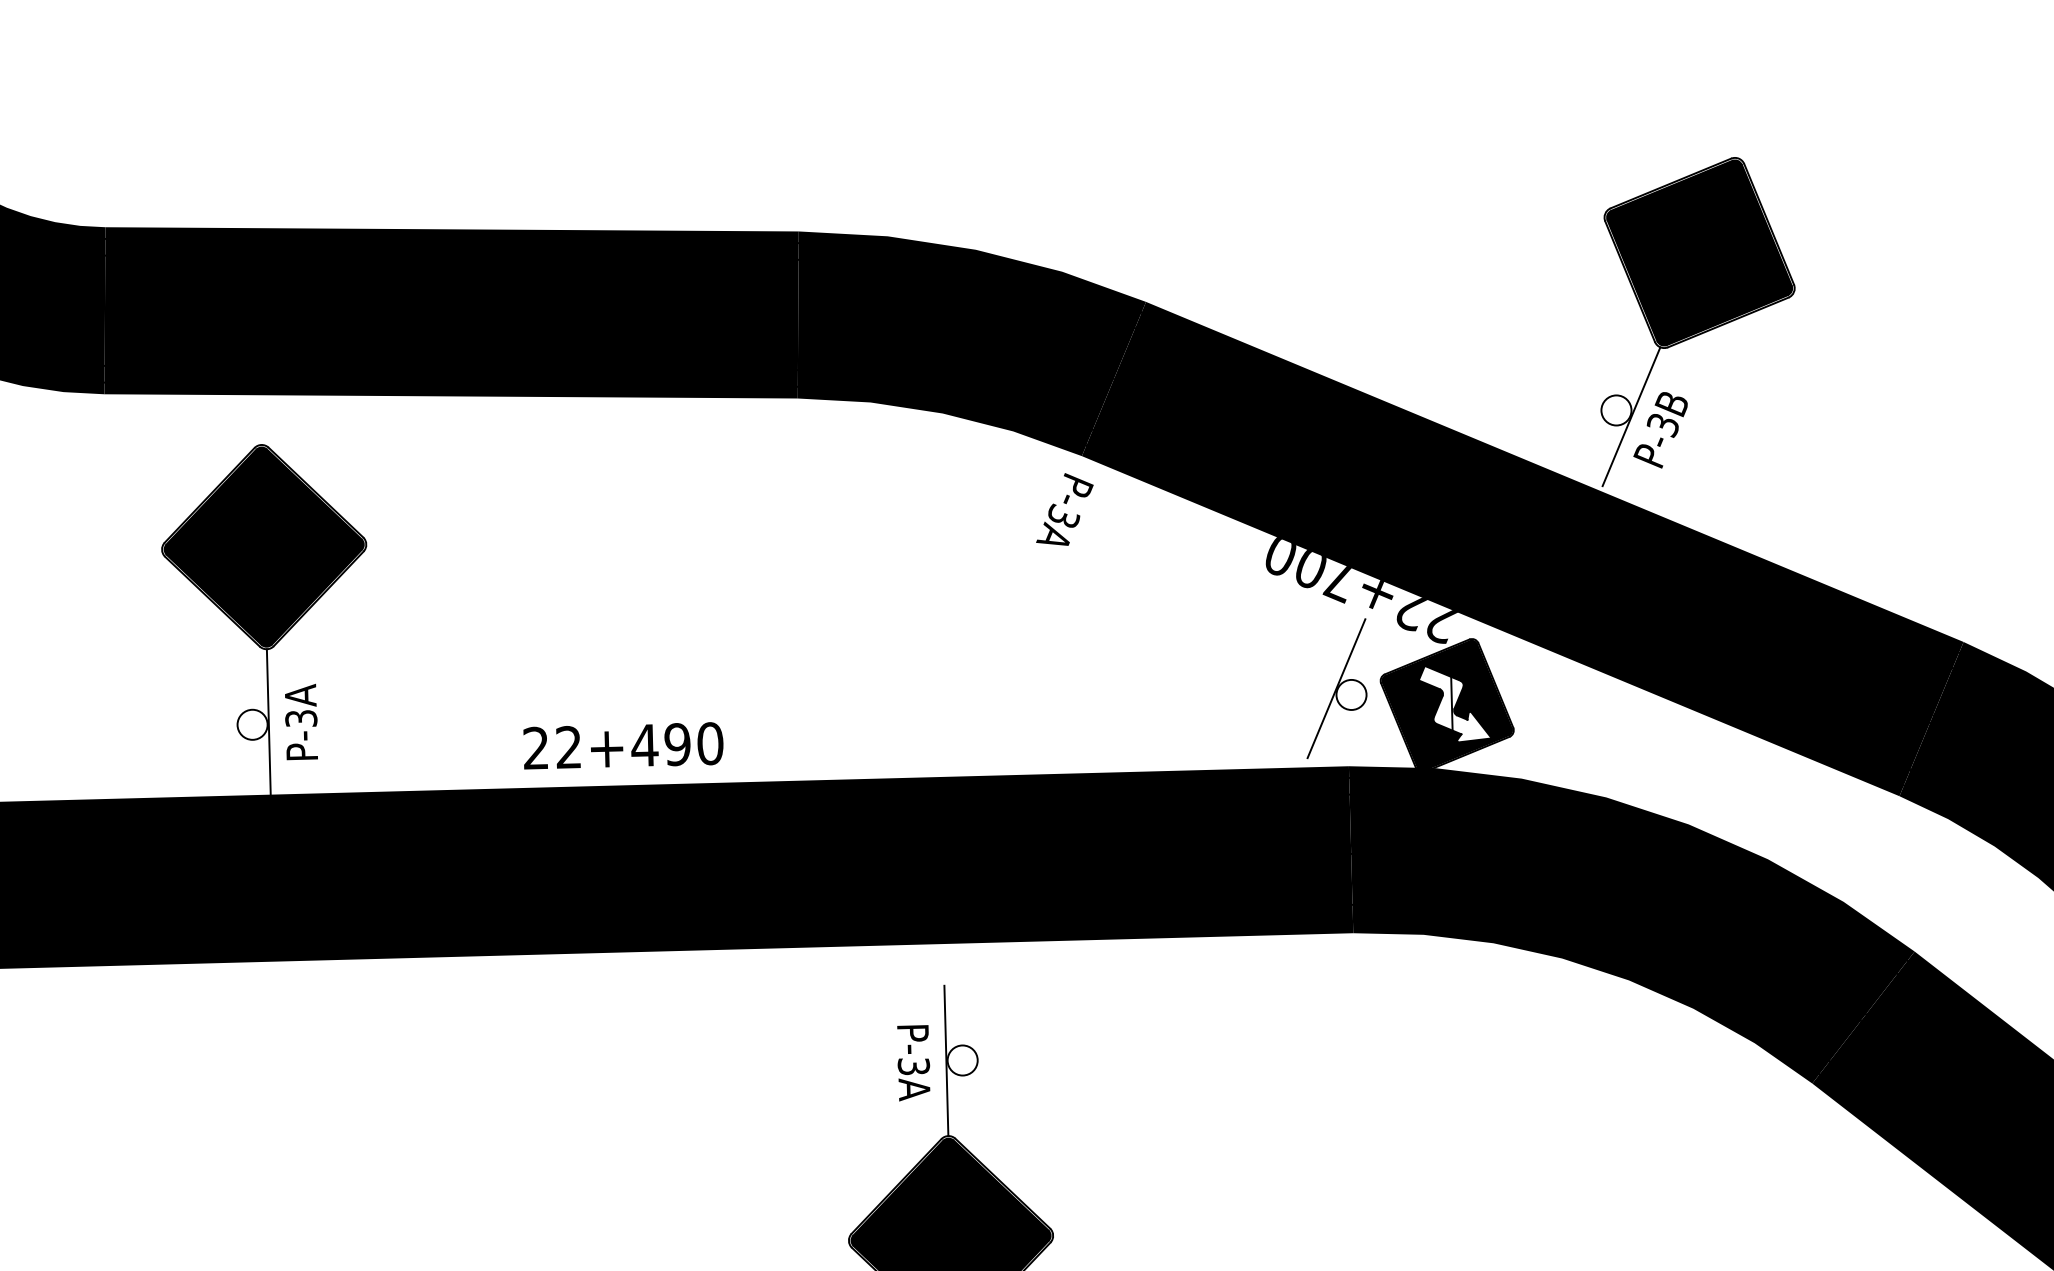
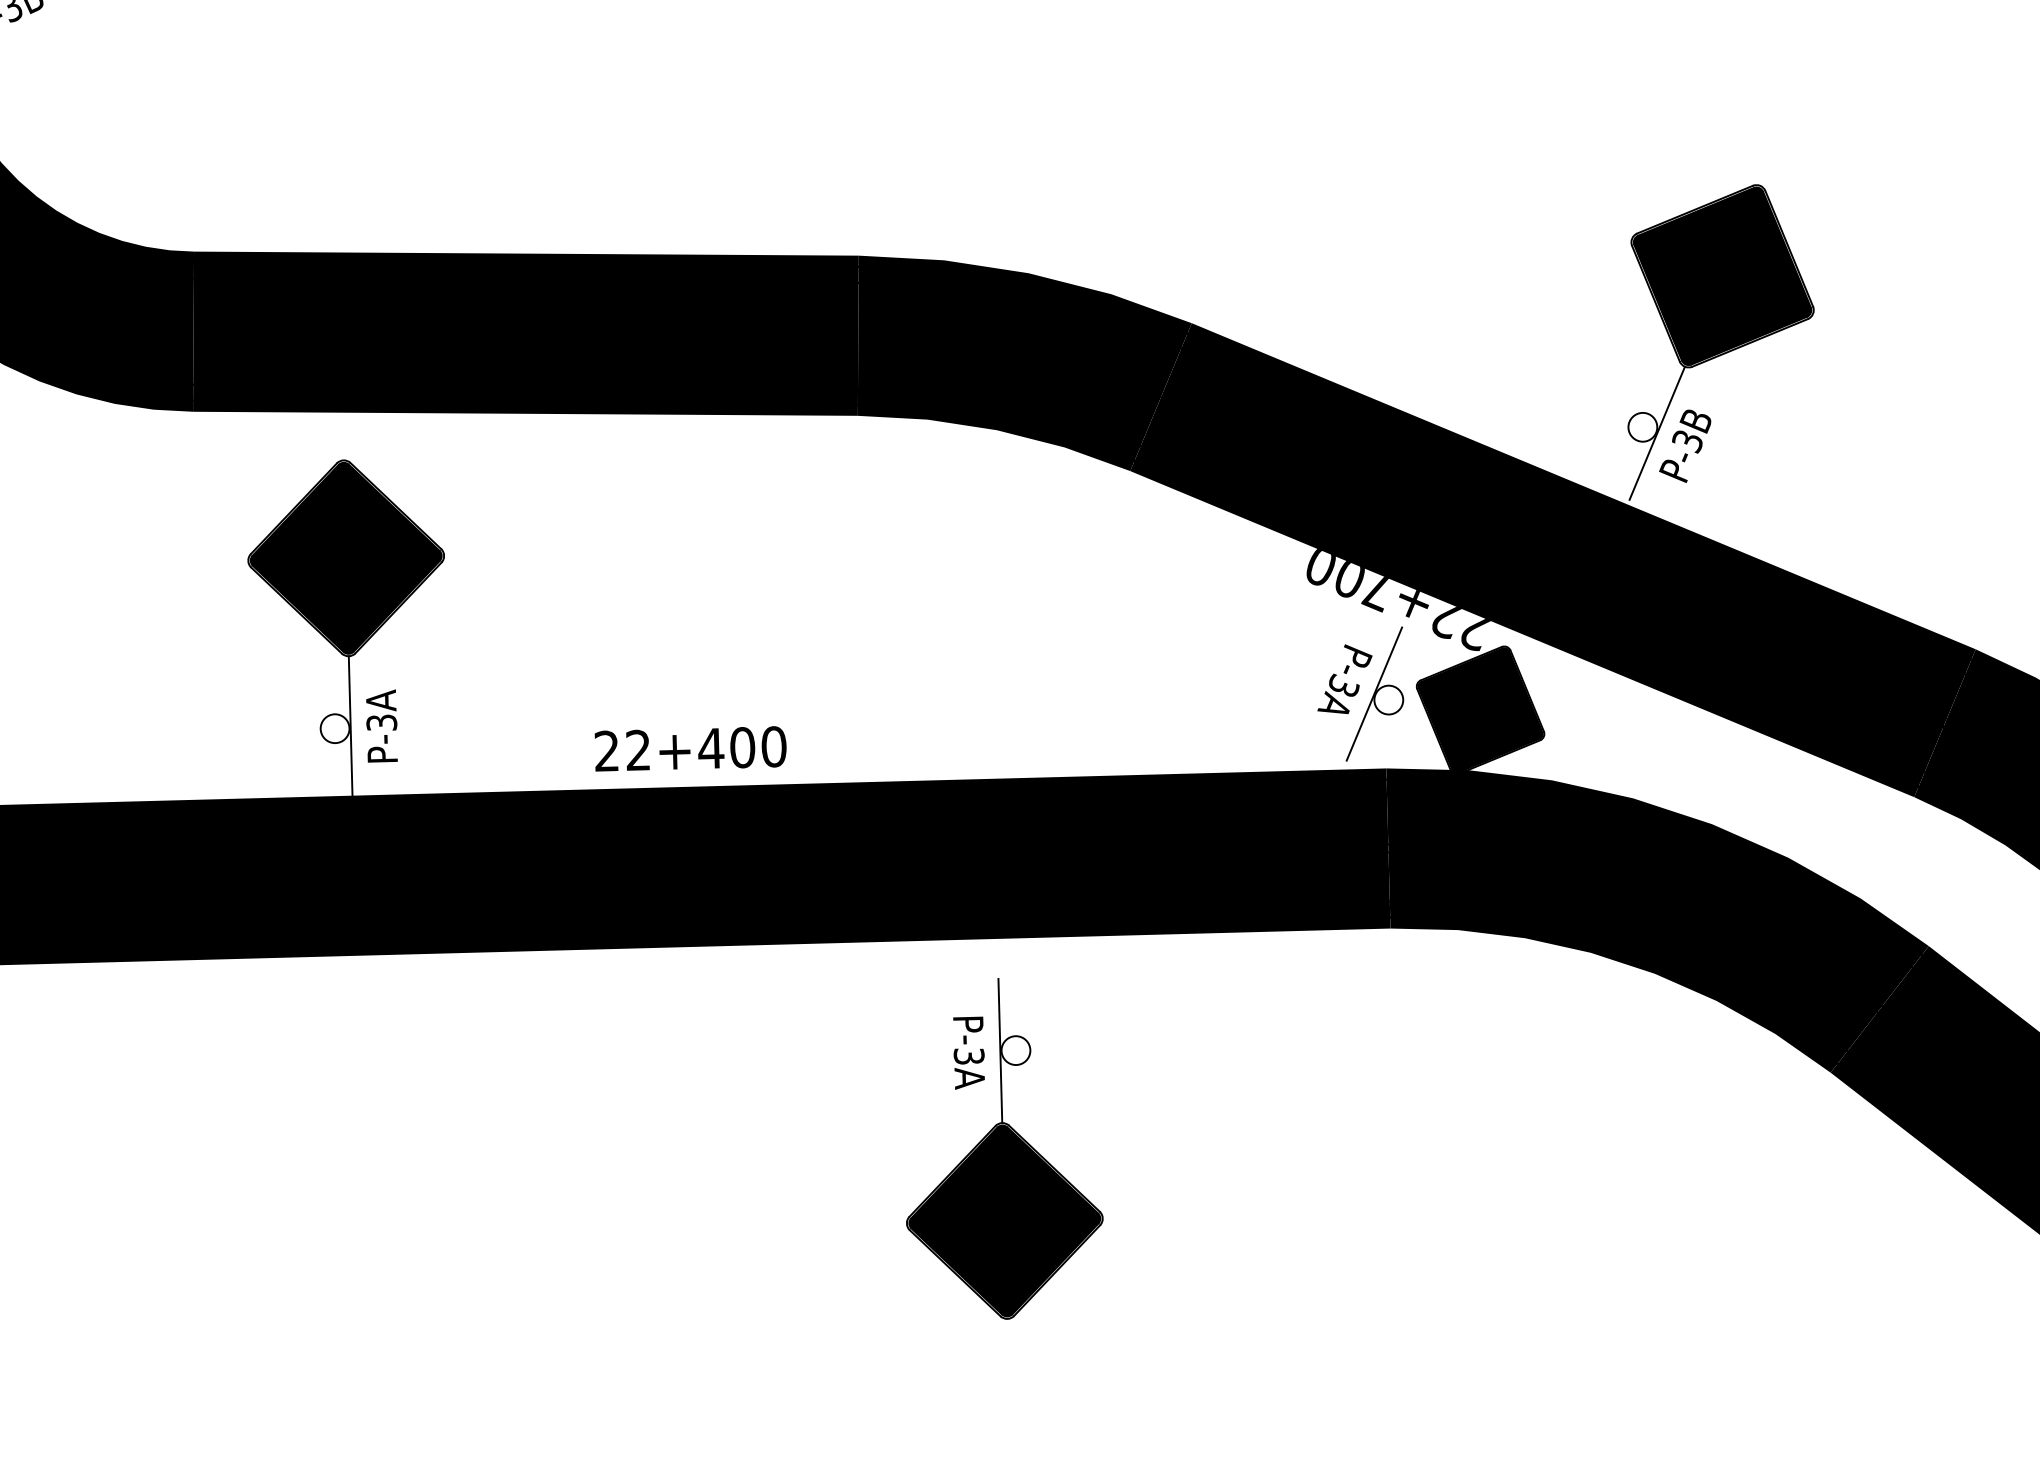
text: (1064, 509) -> (1344, 679), moved
fill: (1455, 703) -> (1488, 708), added
text: (677, 744) -> (742, 747), 22+490 -> 22+400

